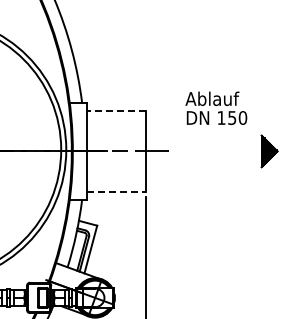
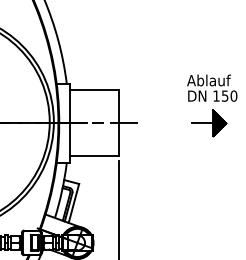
text: (216, 107) -> (212, 87), moved
line: (116, 110) -> (94, 90), dashed -> solid
line: (248, 151) -> (202, 123), added
line: (116, 191) -> (94, 156), dashed -> solid

